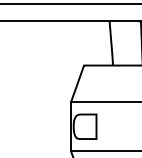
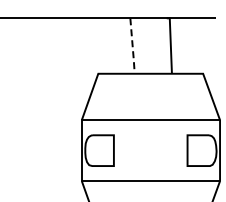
line: (111, 43) -> (132, 46), solid -> dashed

